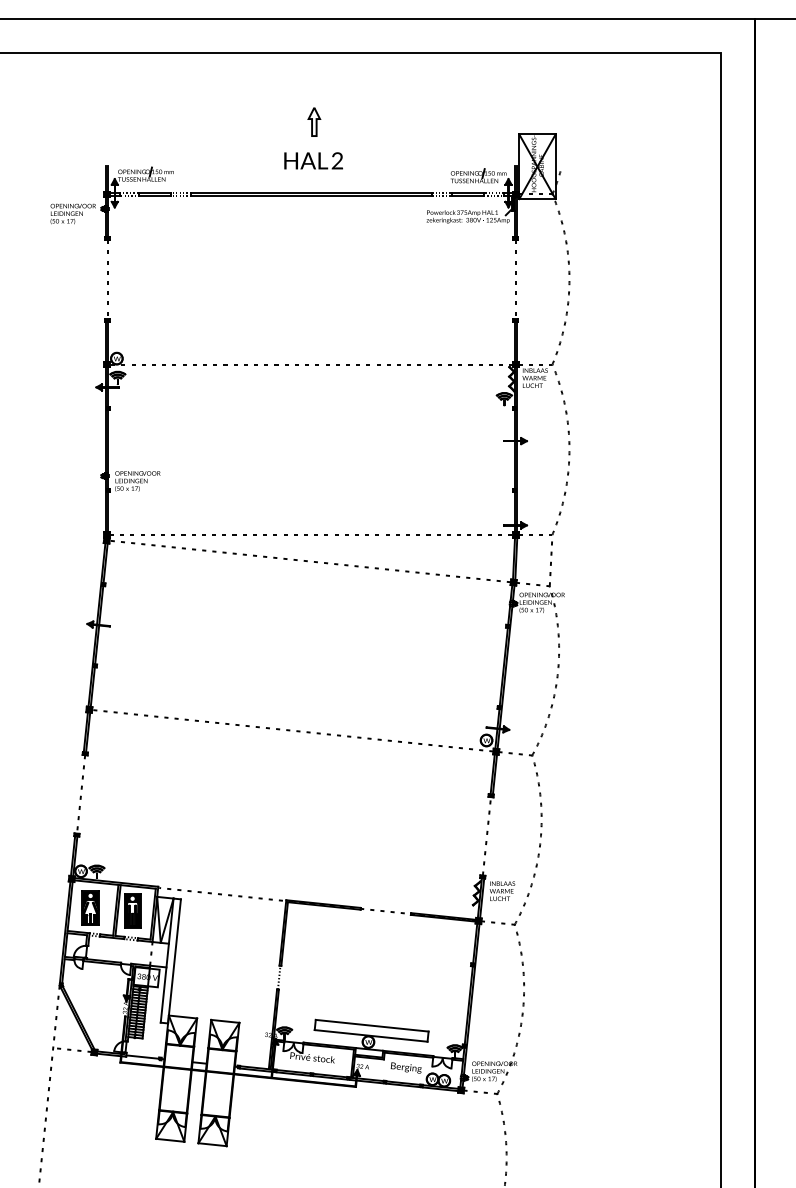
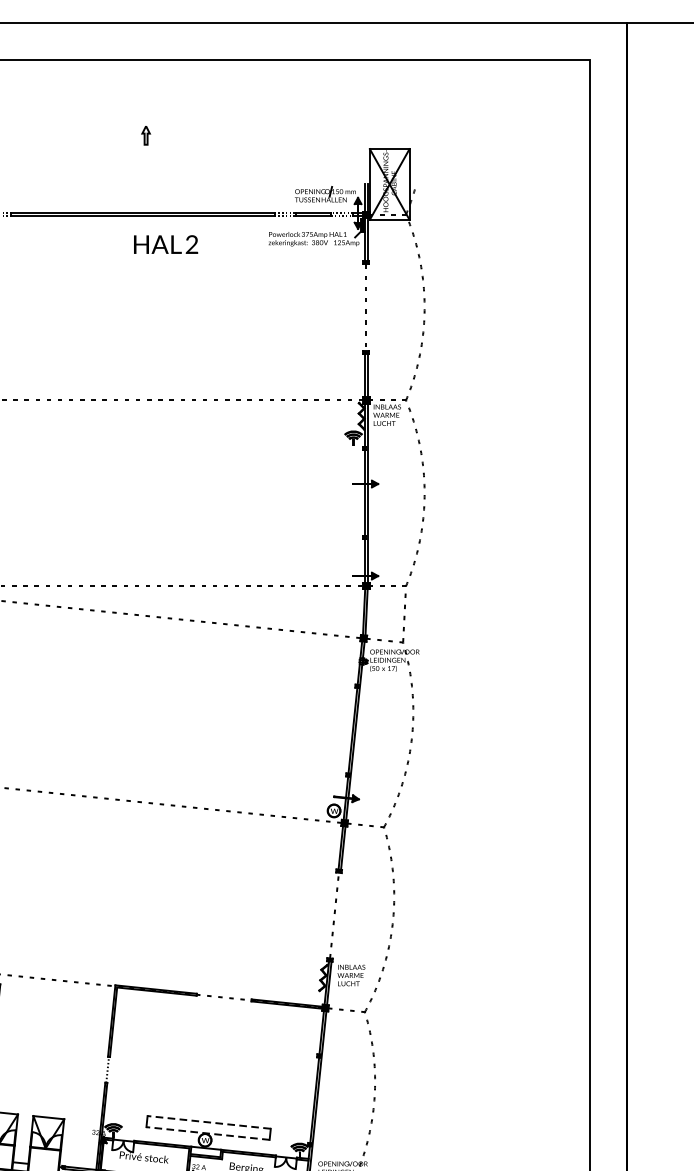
part: (314, 121) -> (146, 134), size x0.6
text: (313, 160) -> (165, 244), moved
line: (372, 1025) -> (209, 1122), solid -> dashed
line: (371, 1035) -> (208, 1133), solid -> dashed

